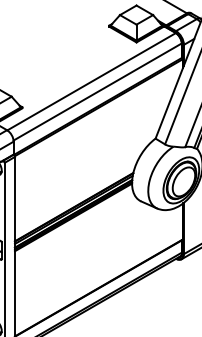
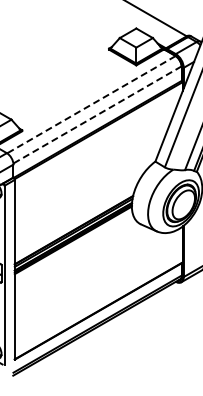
line: (91, 81) -> (91, 104), solid -> dashed
line: (97, 92) -> (97, 115), solid -> dashed

